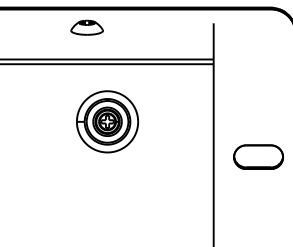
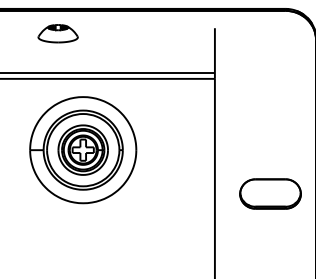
part: (107, 121) -> (83, 149), size x1.4

